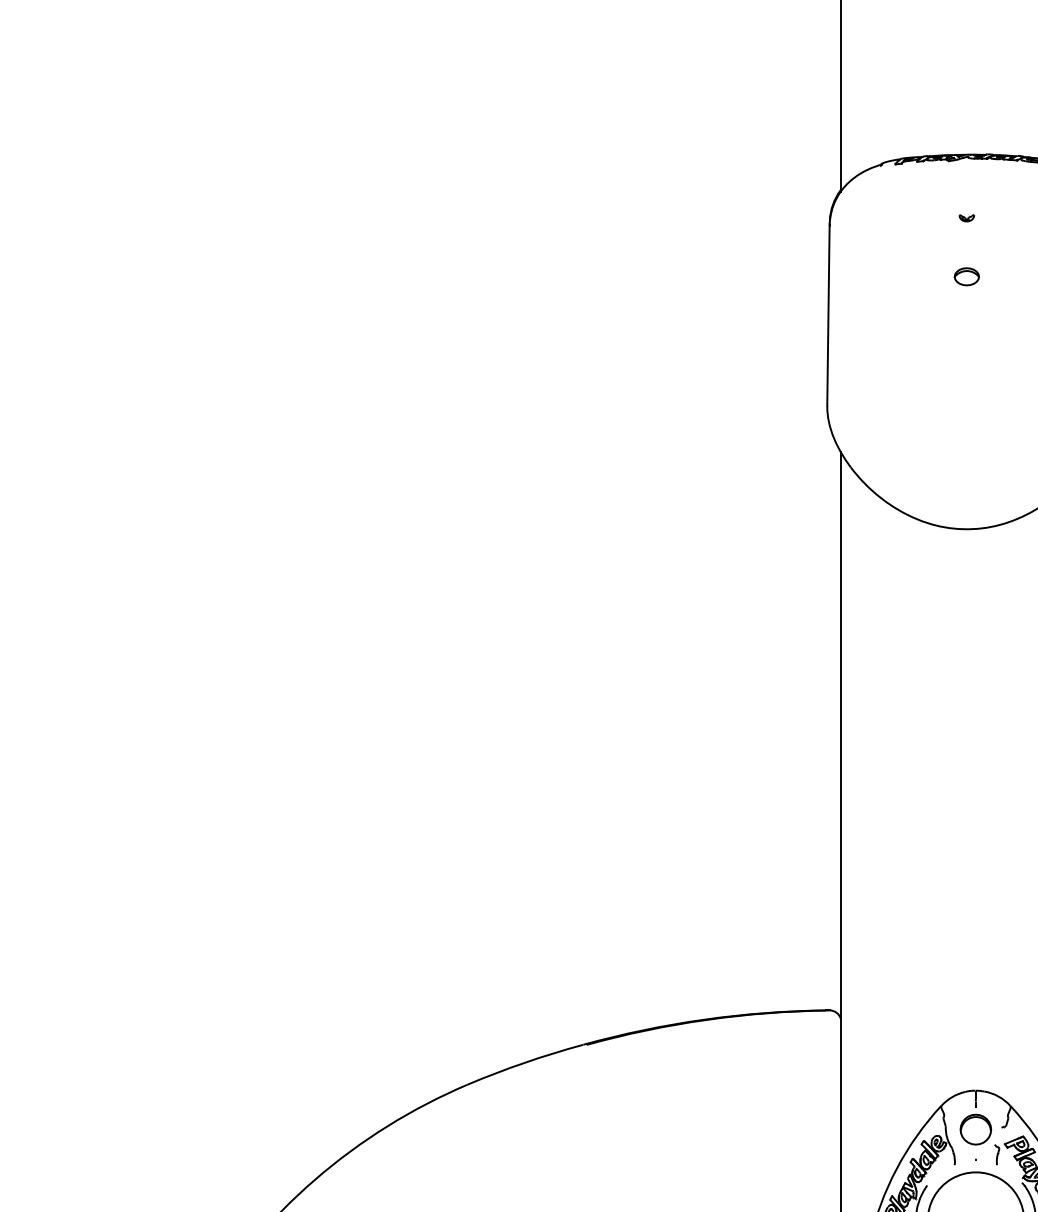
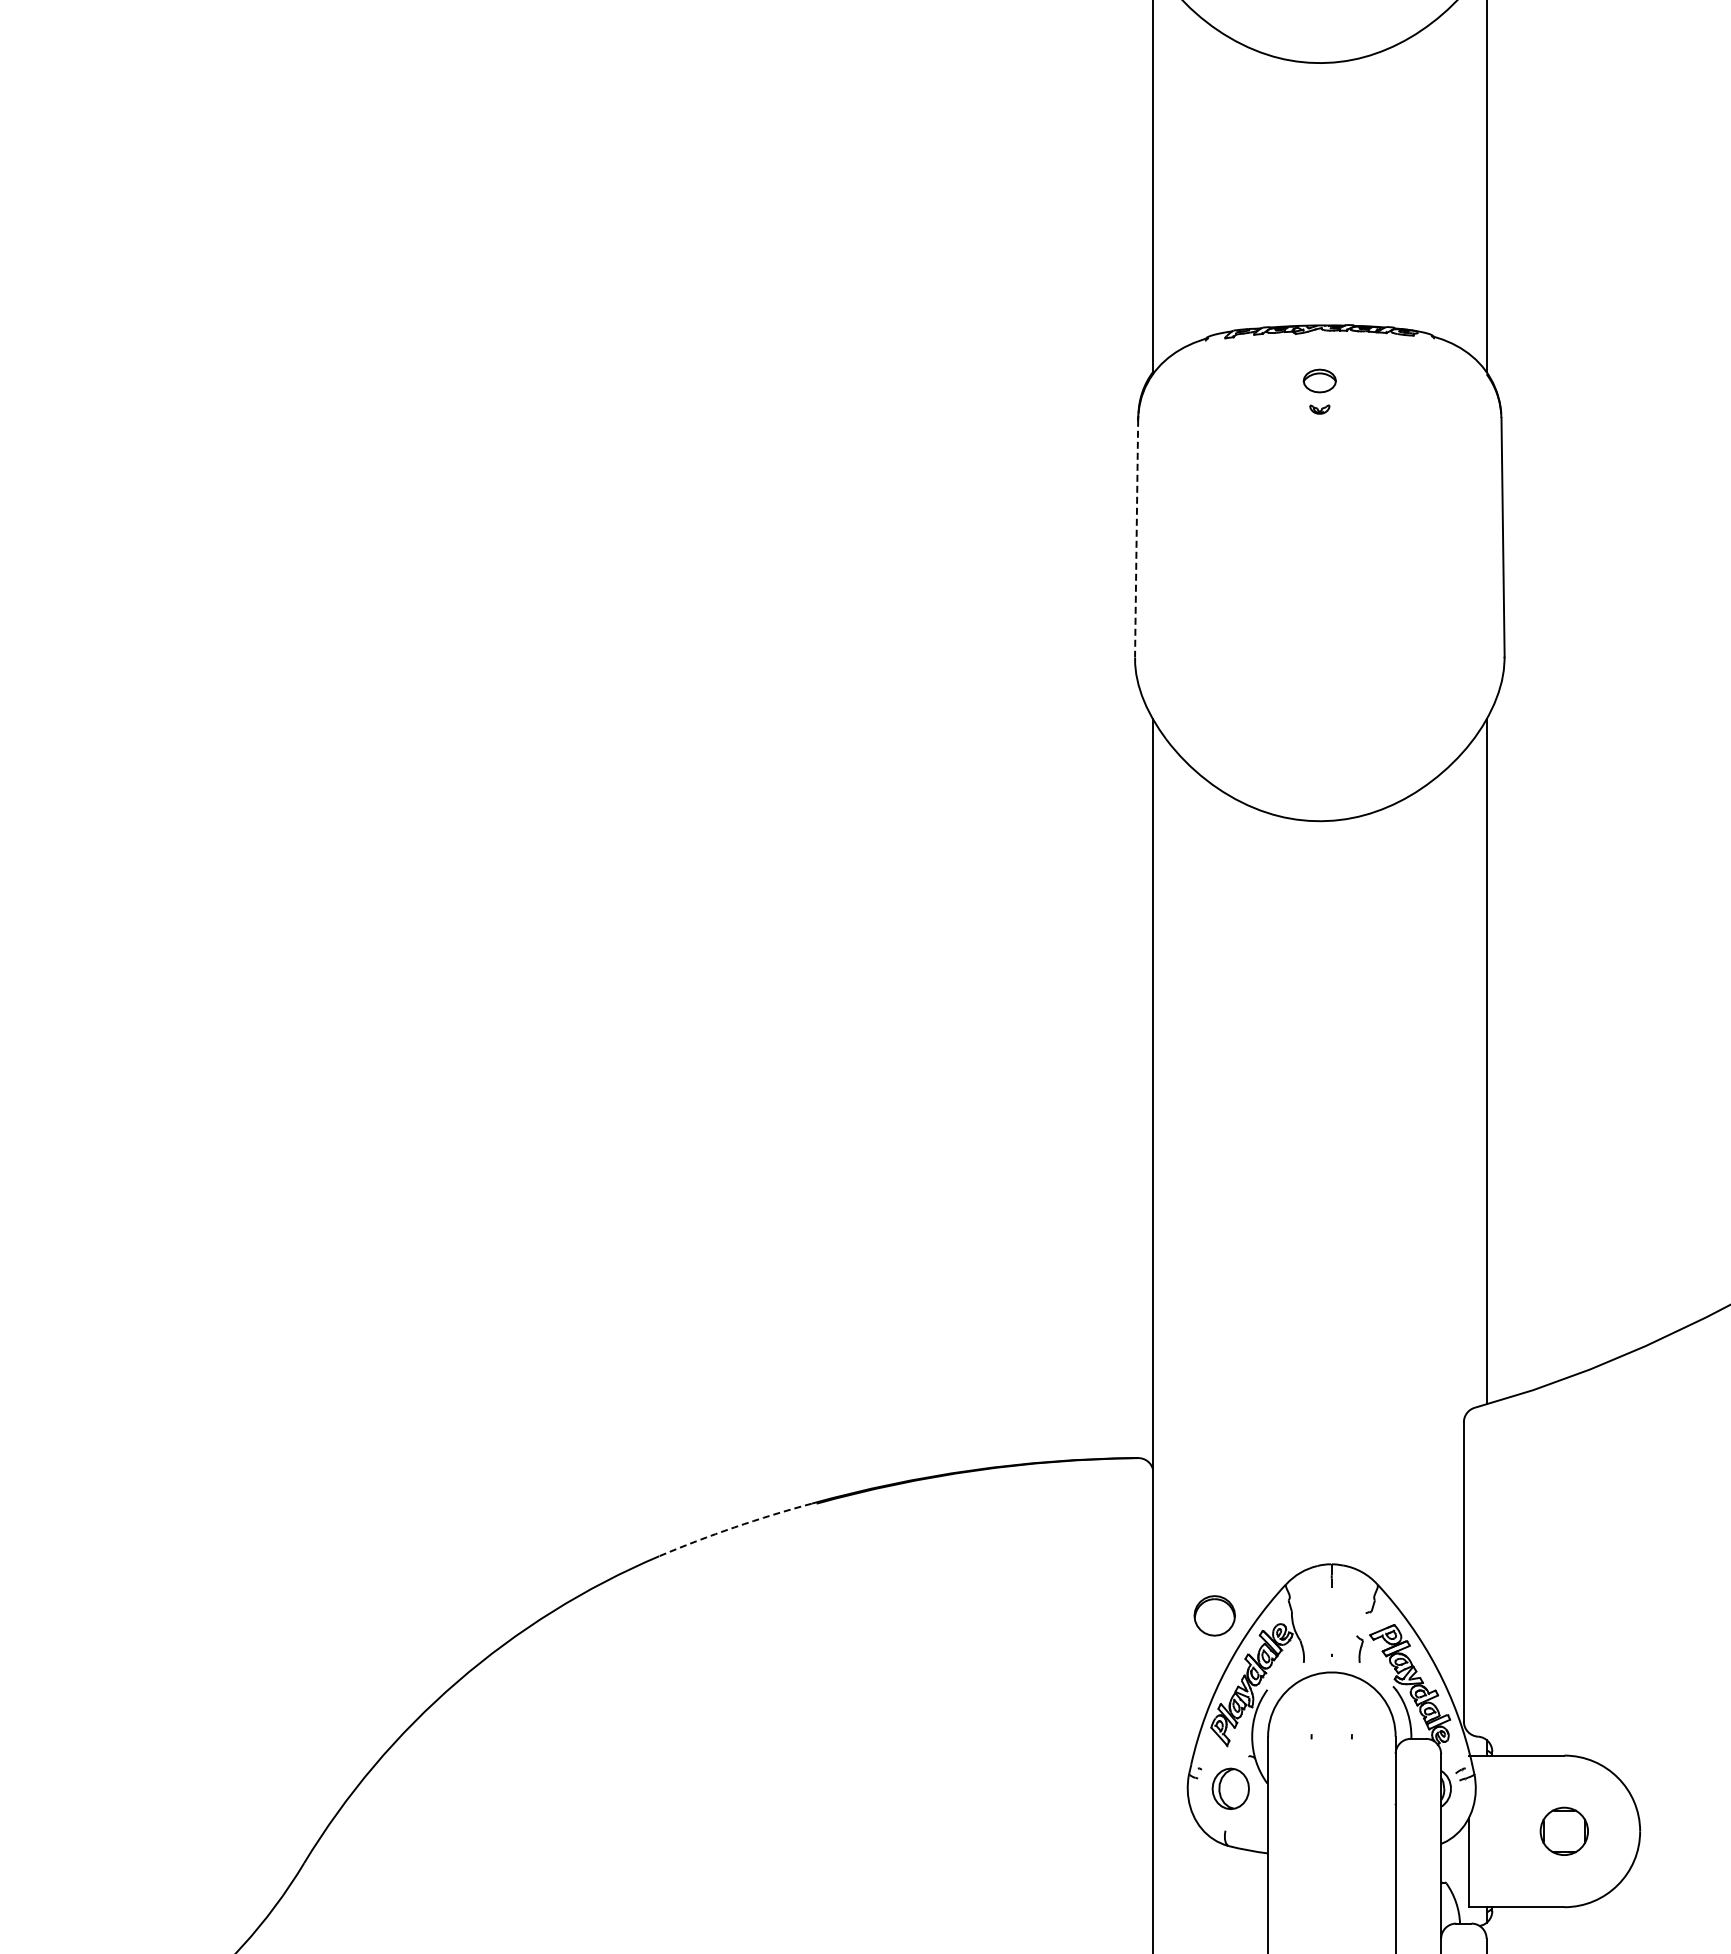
part: (966, 276) -> (1319, 380), moved
line: (828, 315) -> (1136, 538), solid -> dashed
arc: (524, 1062) -> (734, 1527), solid -> dashed
part: (975, 1129) -> (1214, 1615), moved

